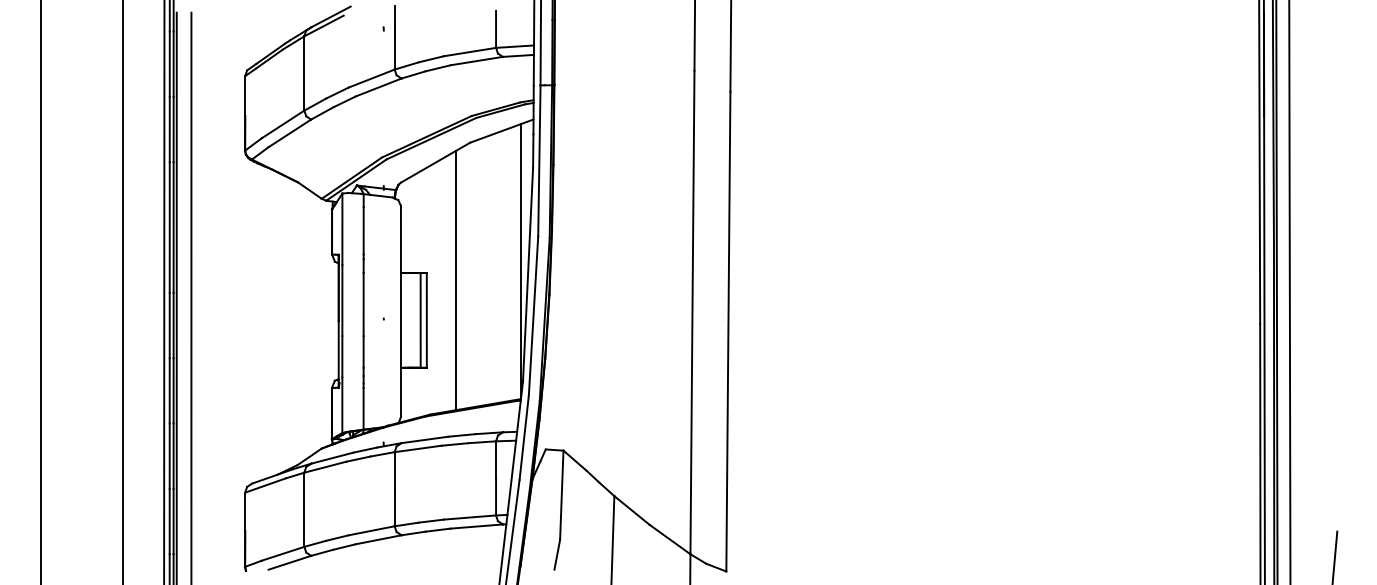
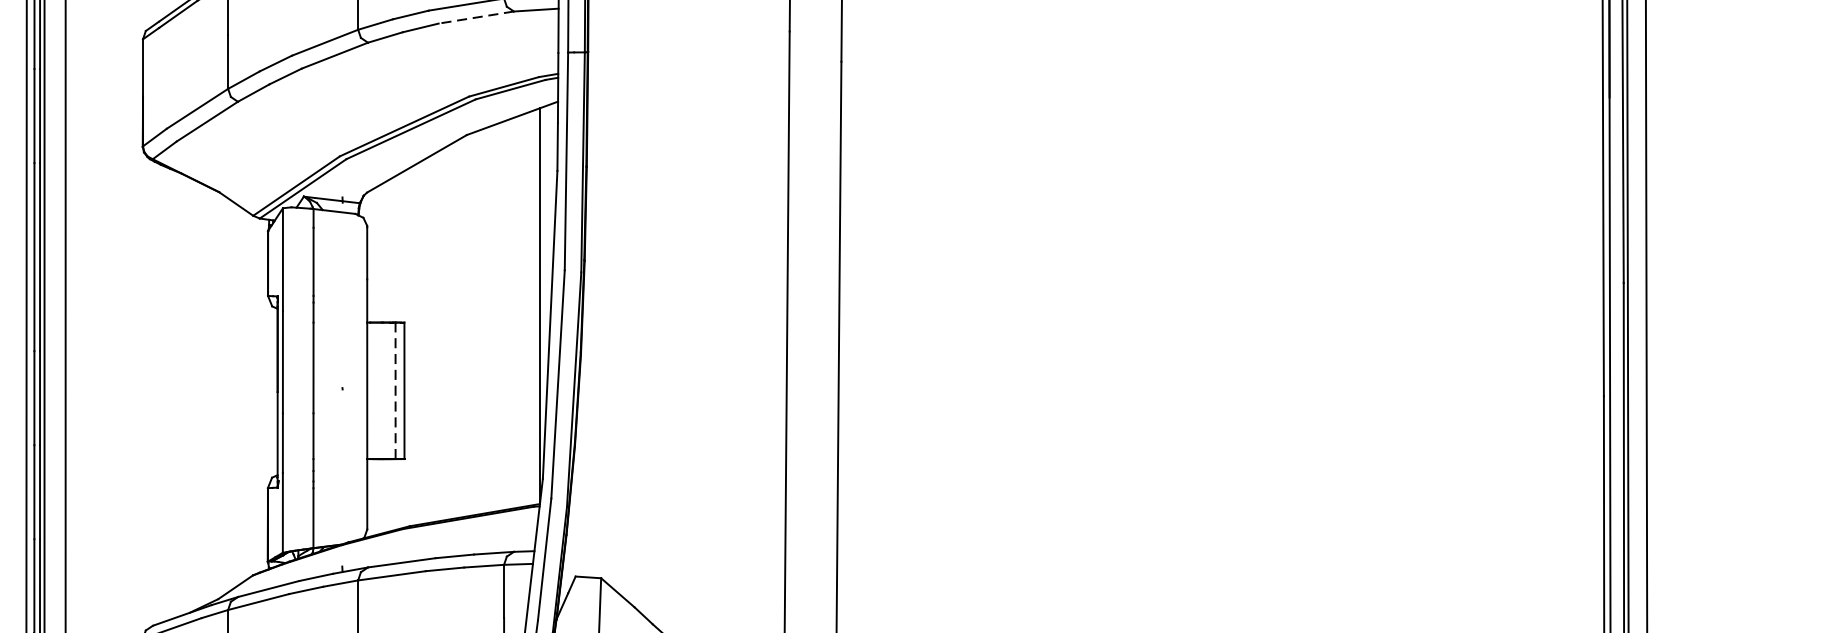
line: (476, 61) -> (475, 18), solid -> dashed
line: (455, 280) -> (445, 333), removed
line: (420, 319) -> (395, 389), solid -> dashed

